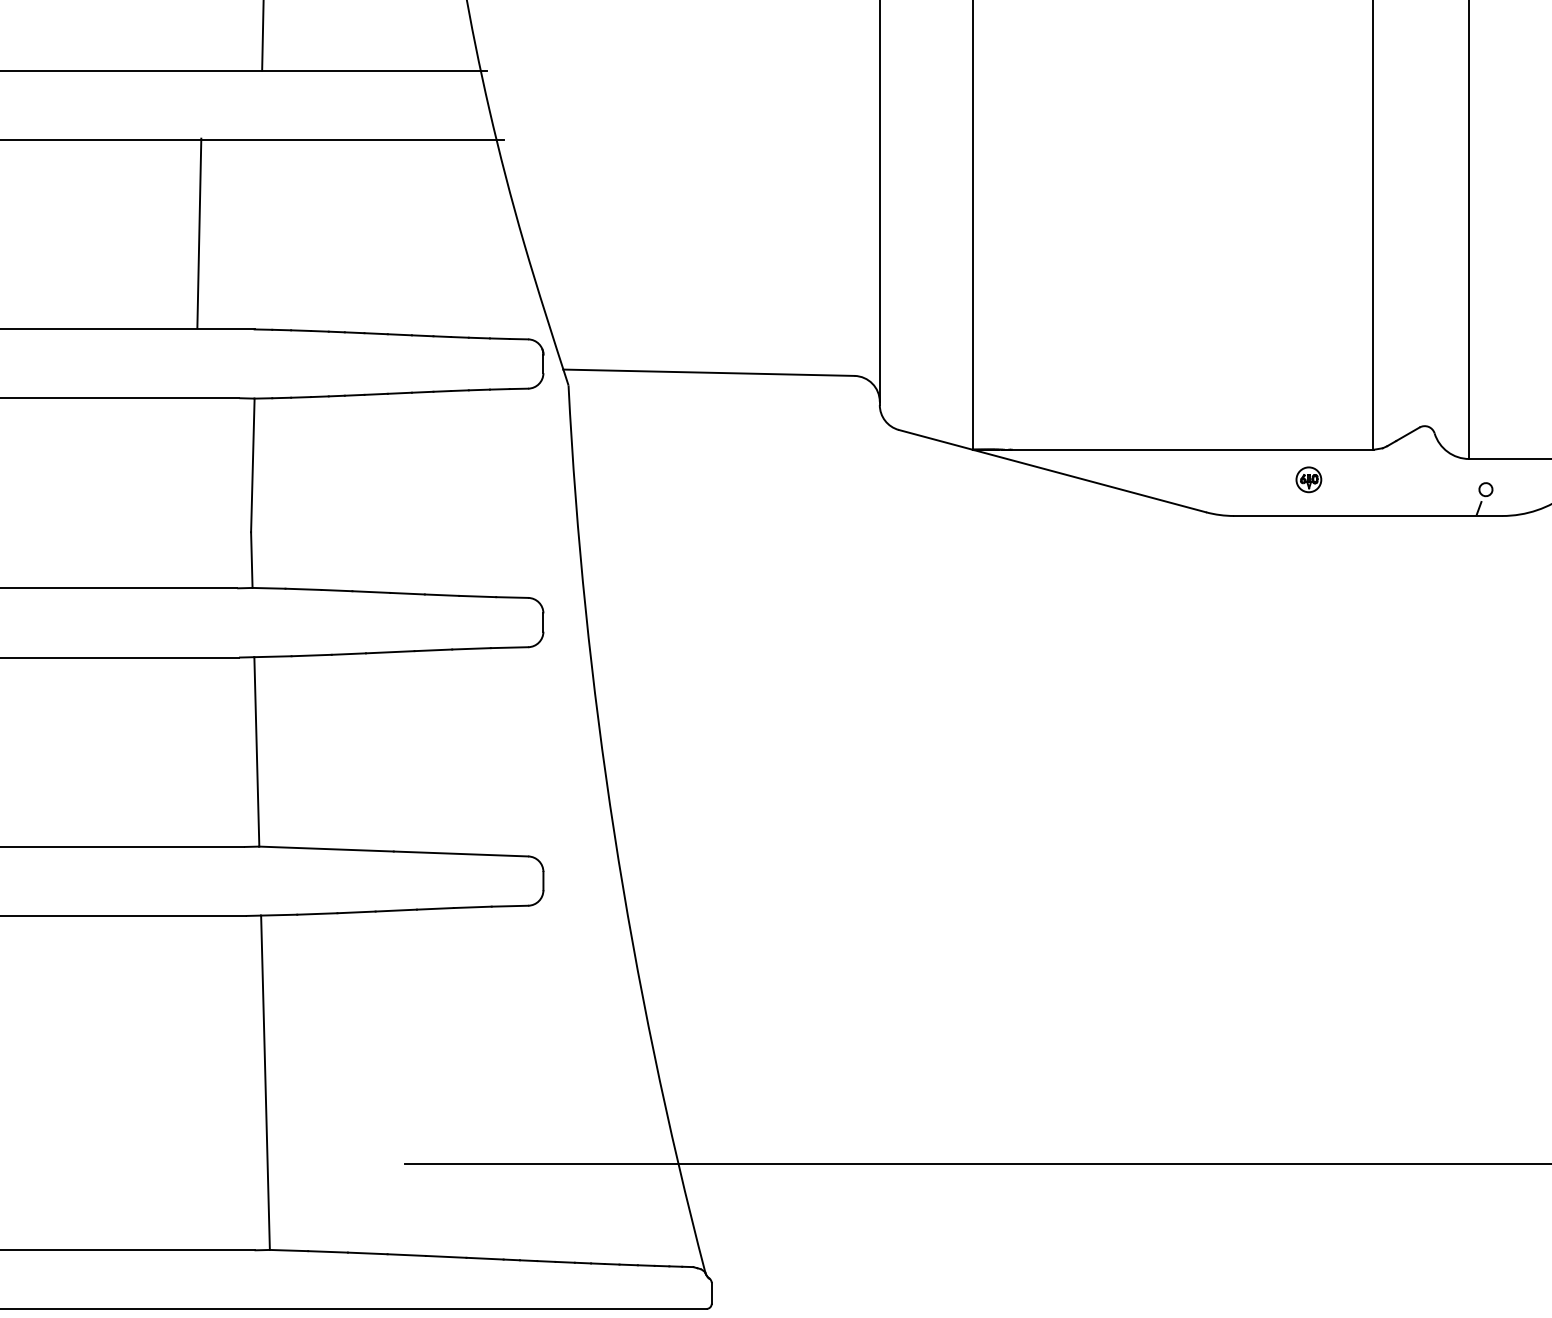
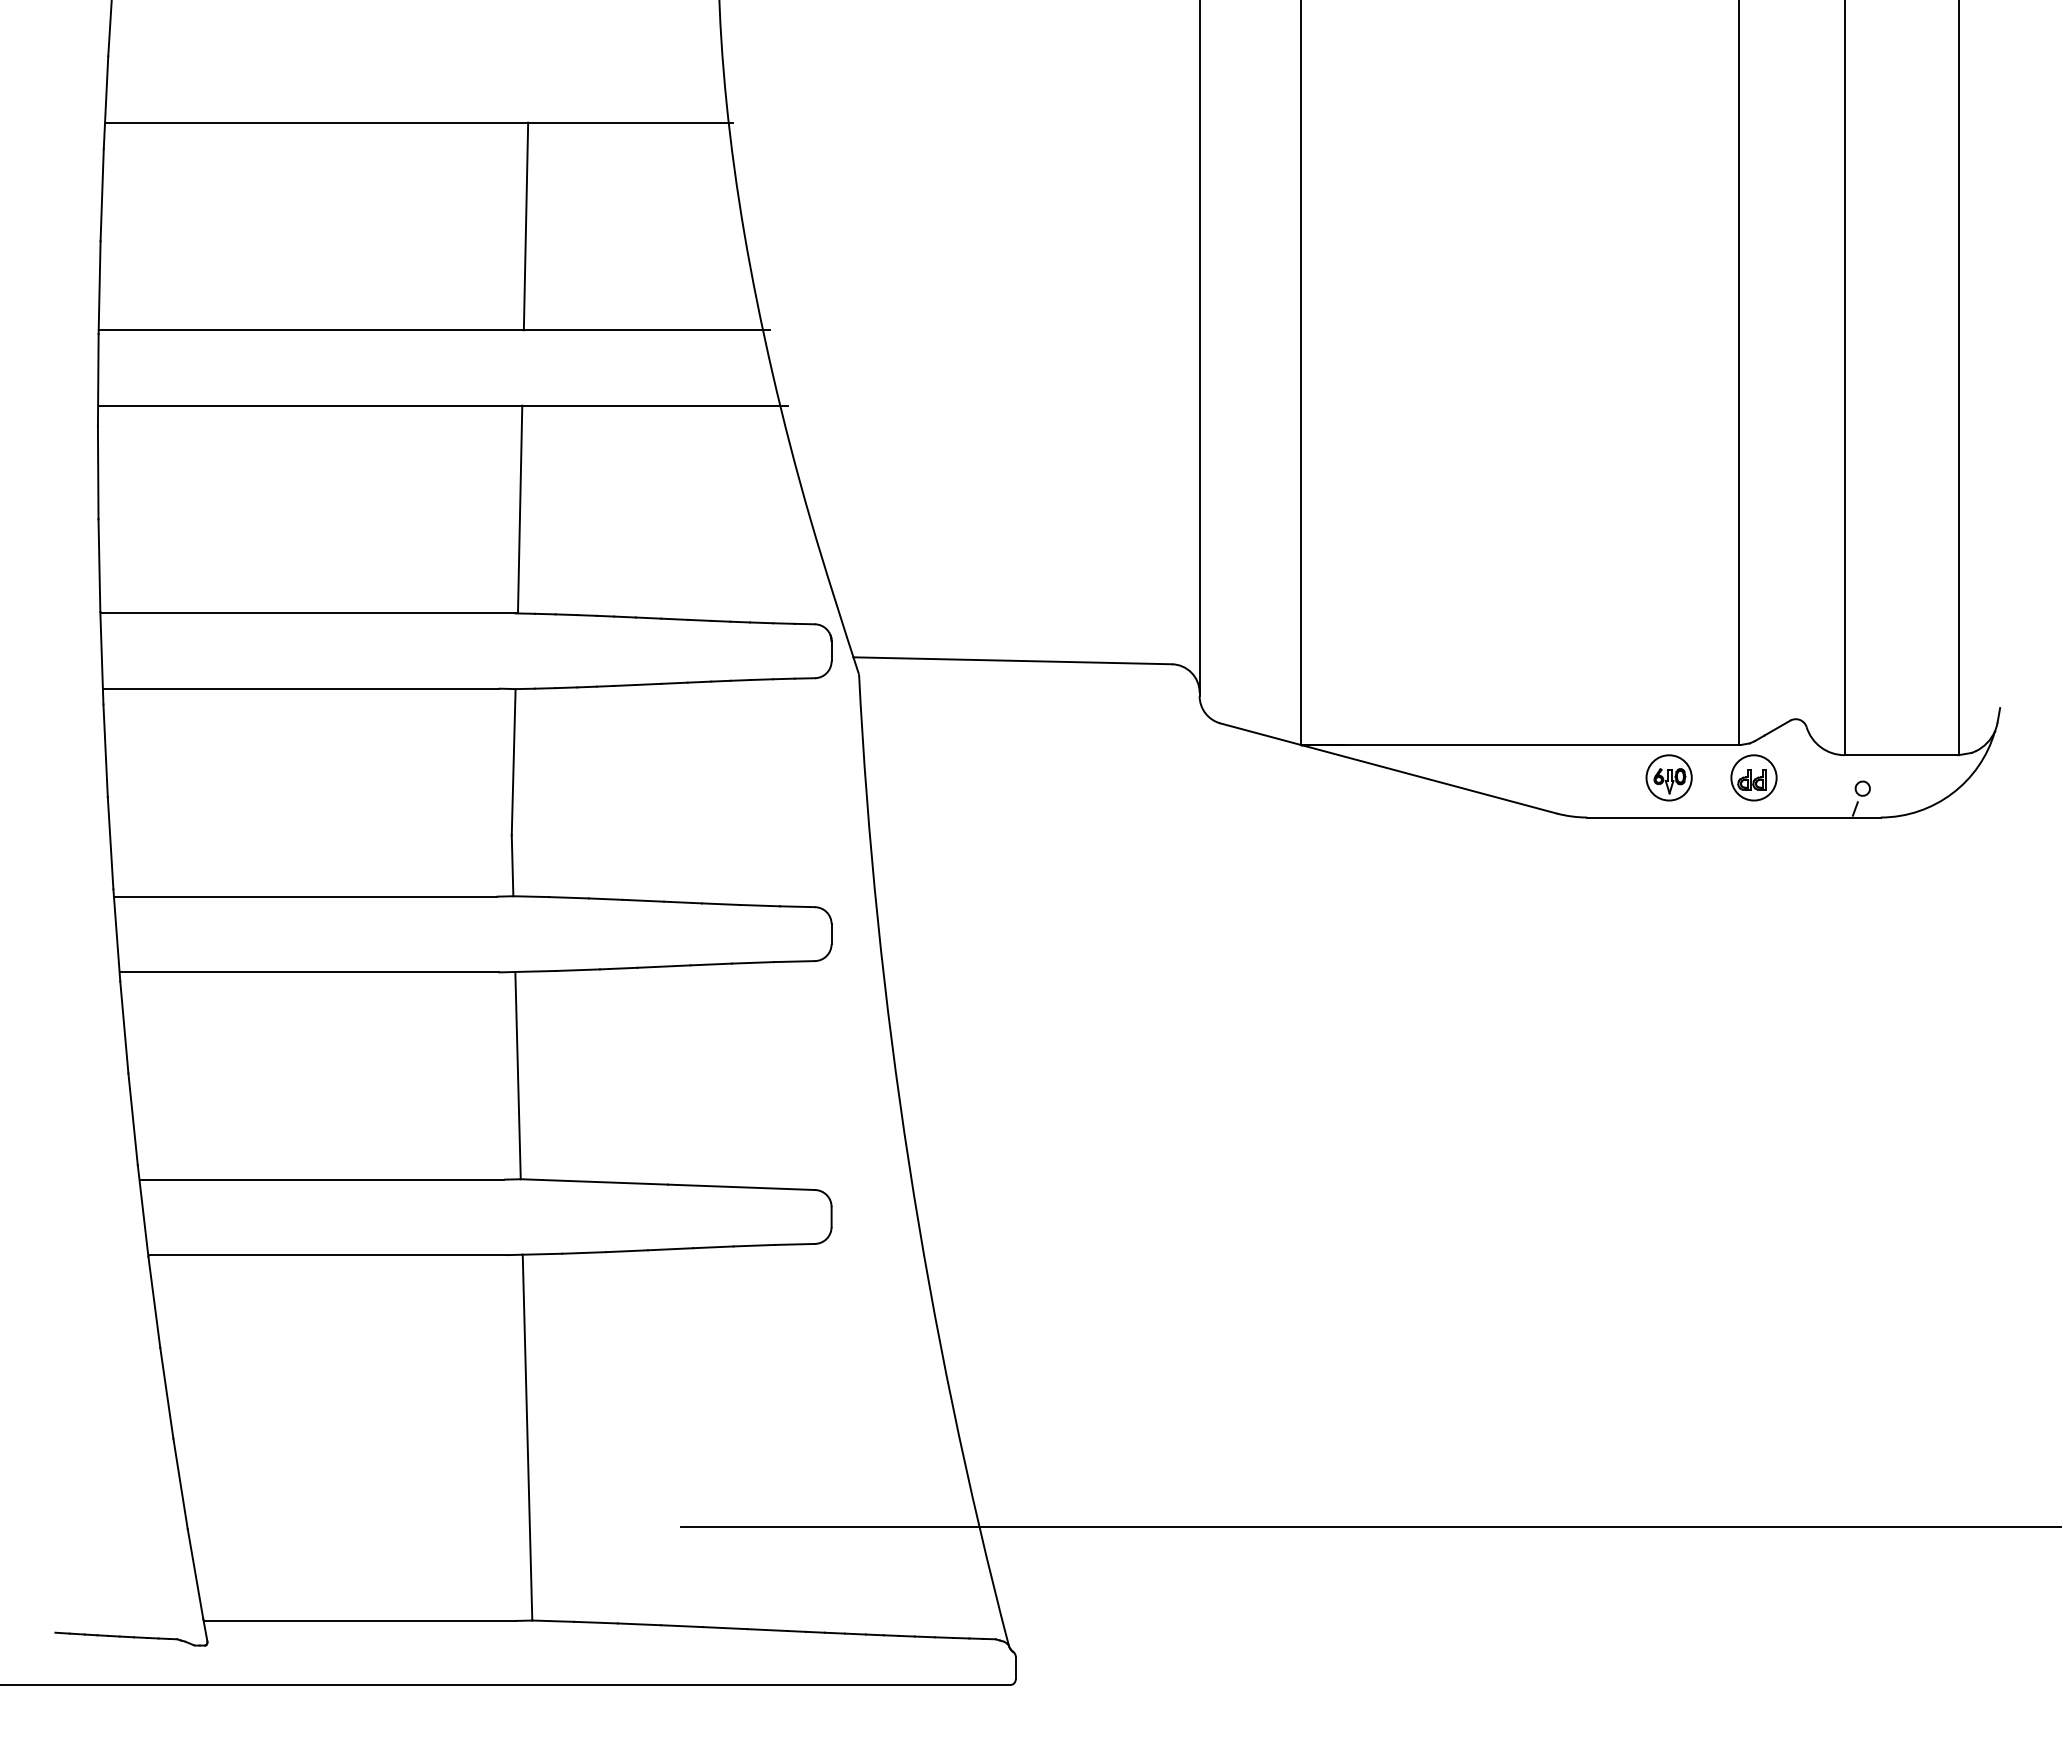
line: (198, 233) -> (519, 509), moved
part: (1308, 479) -> (1668, 777), size x1.67
part: (1386, 479) -> (1753, 777), added

